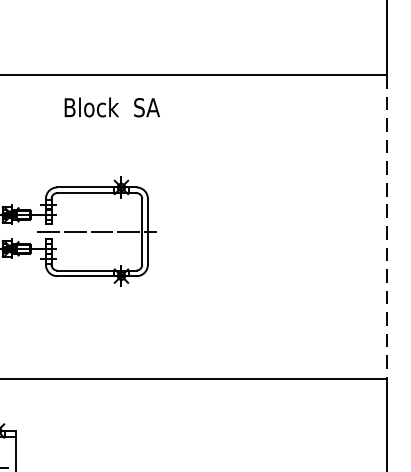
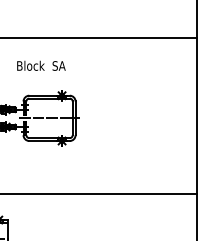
text: (112, 106) -> (41, 65), moved
line: (386, 226) -> (197, 115), dashed -> solid

